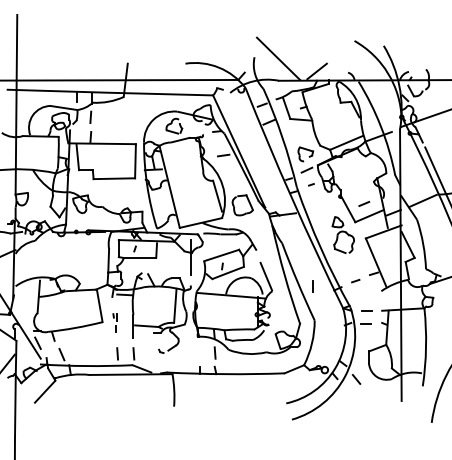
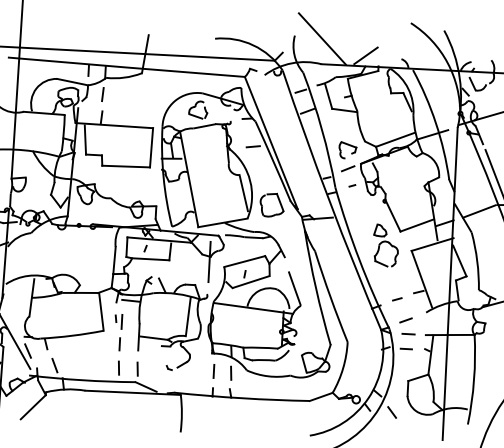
line: (364, 203) -> (406, 319), moved
line: (312, 286) -> (213, 371), moved
part: (114, 322) -> (117, 331), size x1.67

